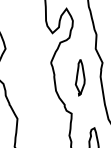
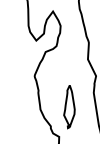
part: (79, 77) -> (68, 106), moved

